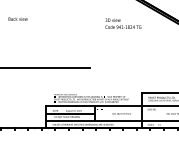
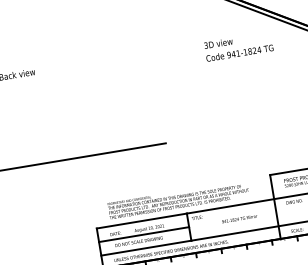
text: (123, 23) -> (239, 46), moved

